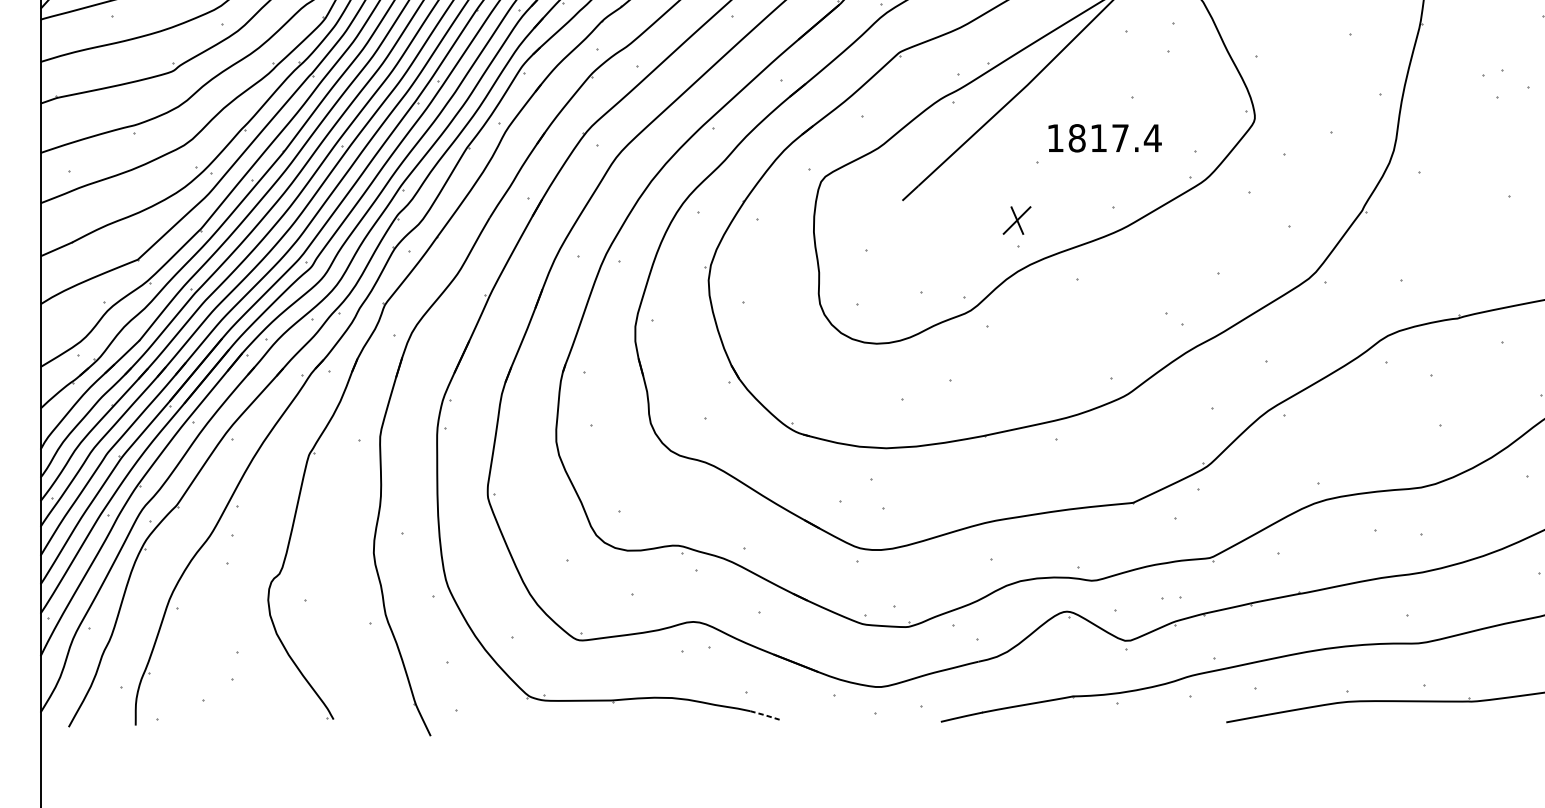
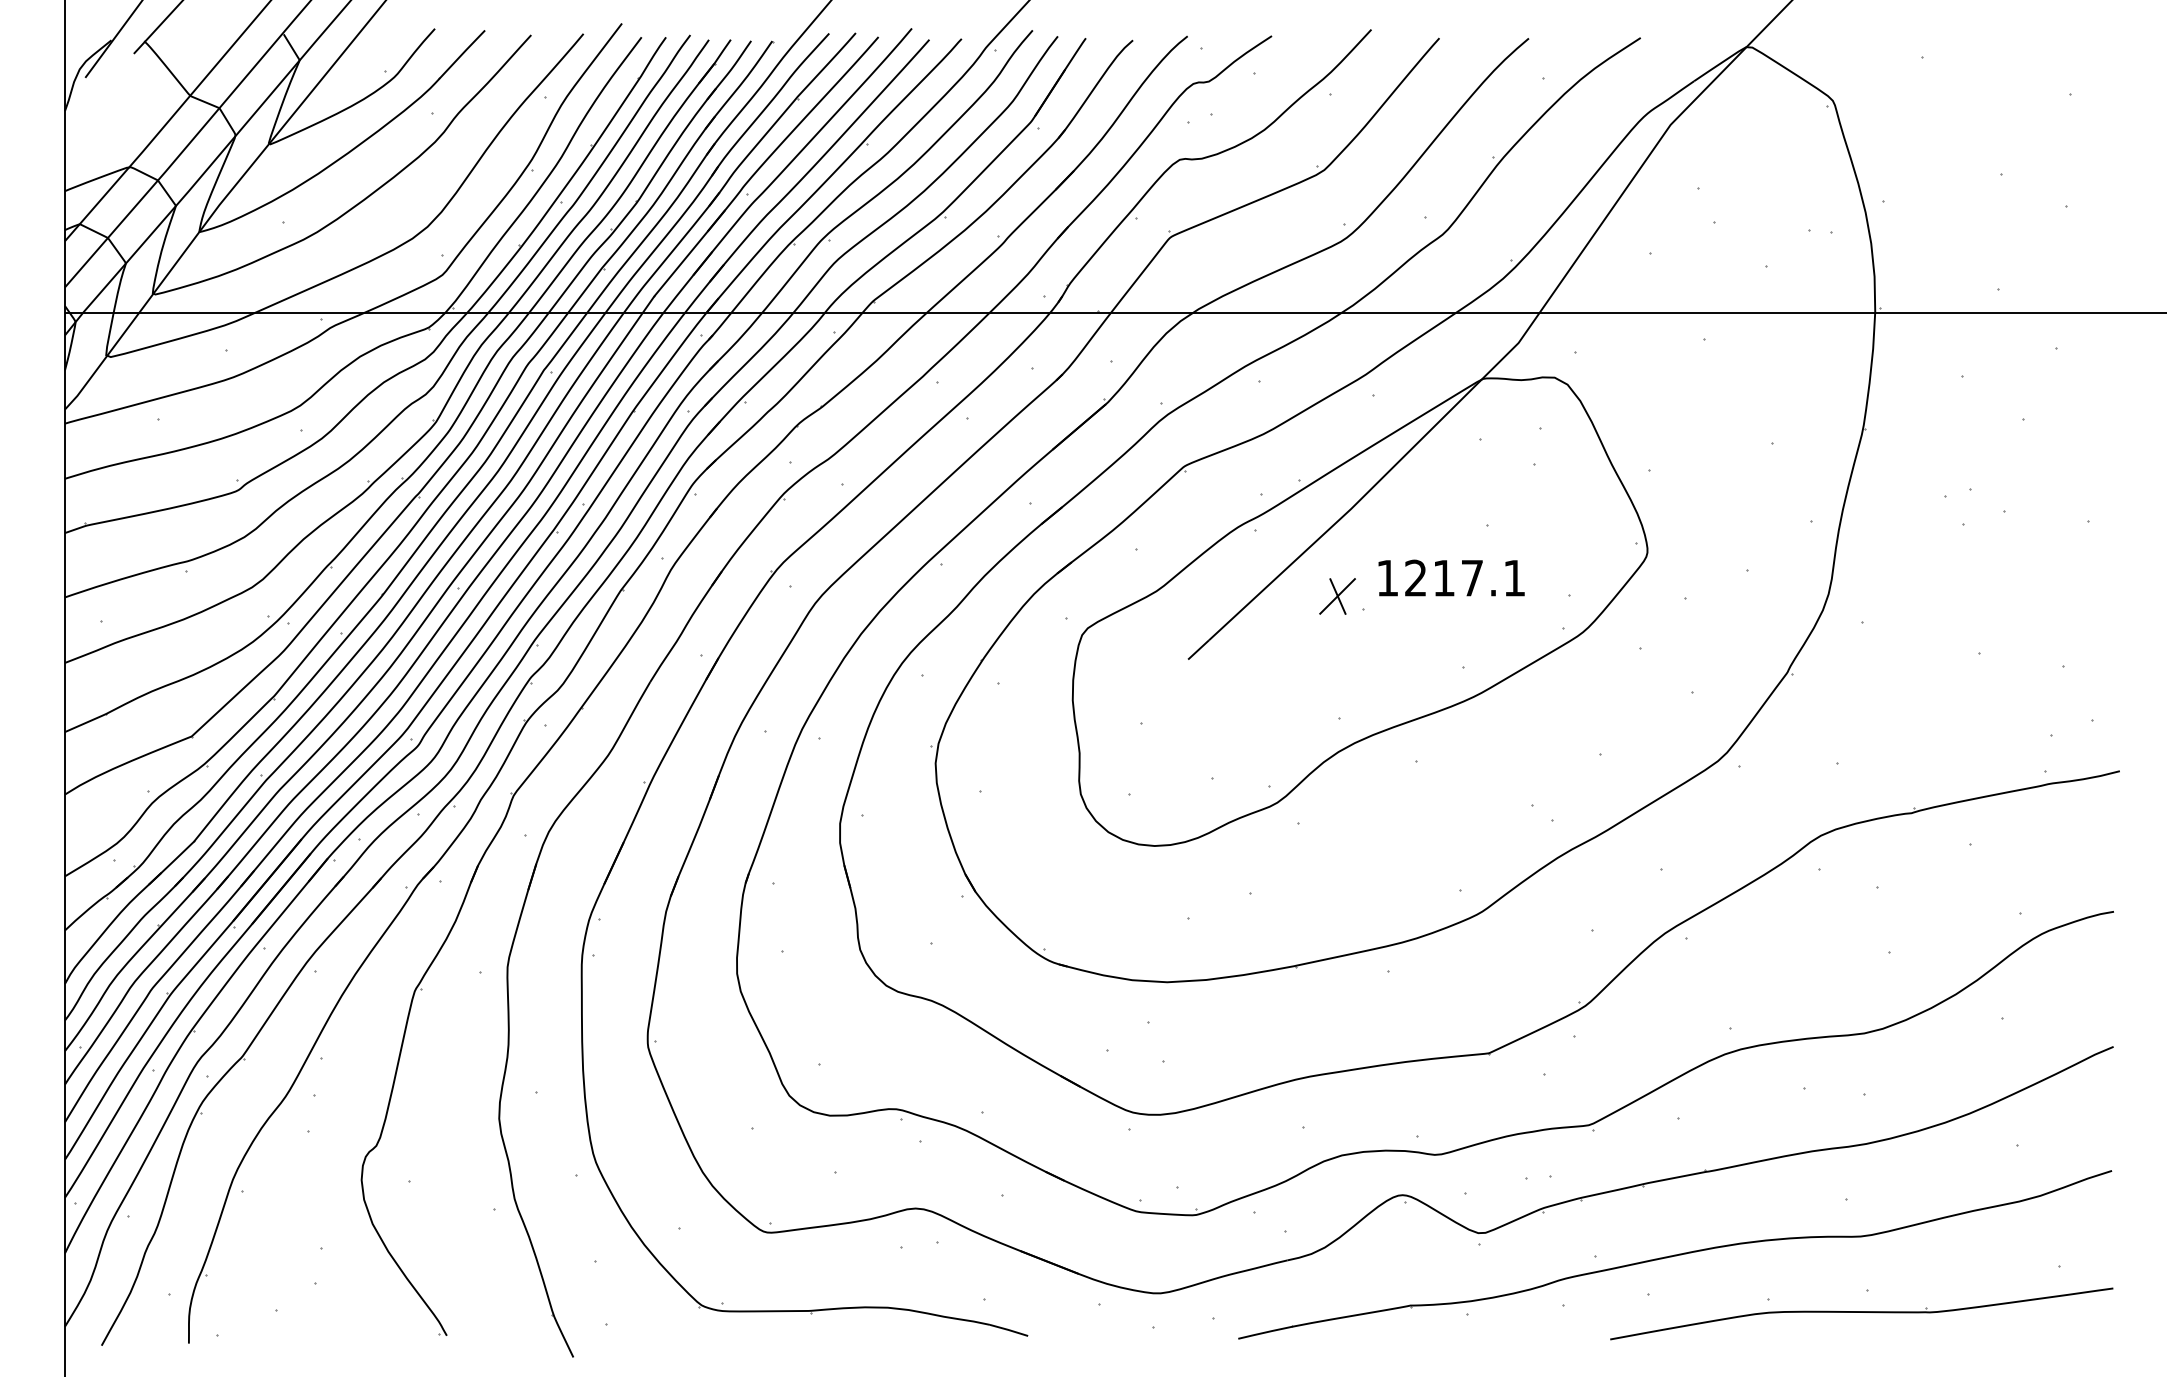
text: (1115, 137) -> (1465, 577), 1817.4 -> 1217.1
part: (1017, 220) -> (1337, 596), moved
line: (764, 714) -> (1008, 1329), dashed -> solid

